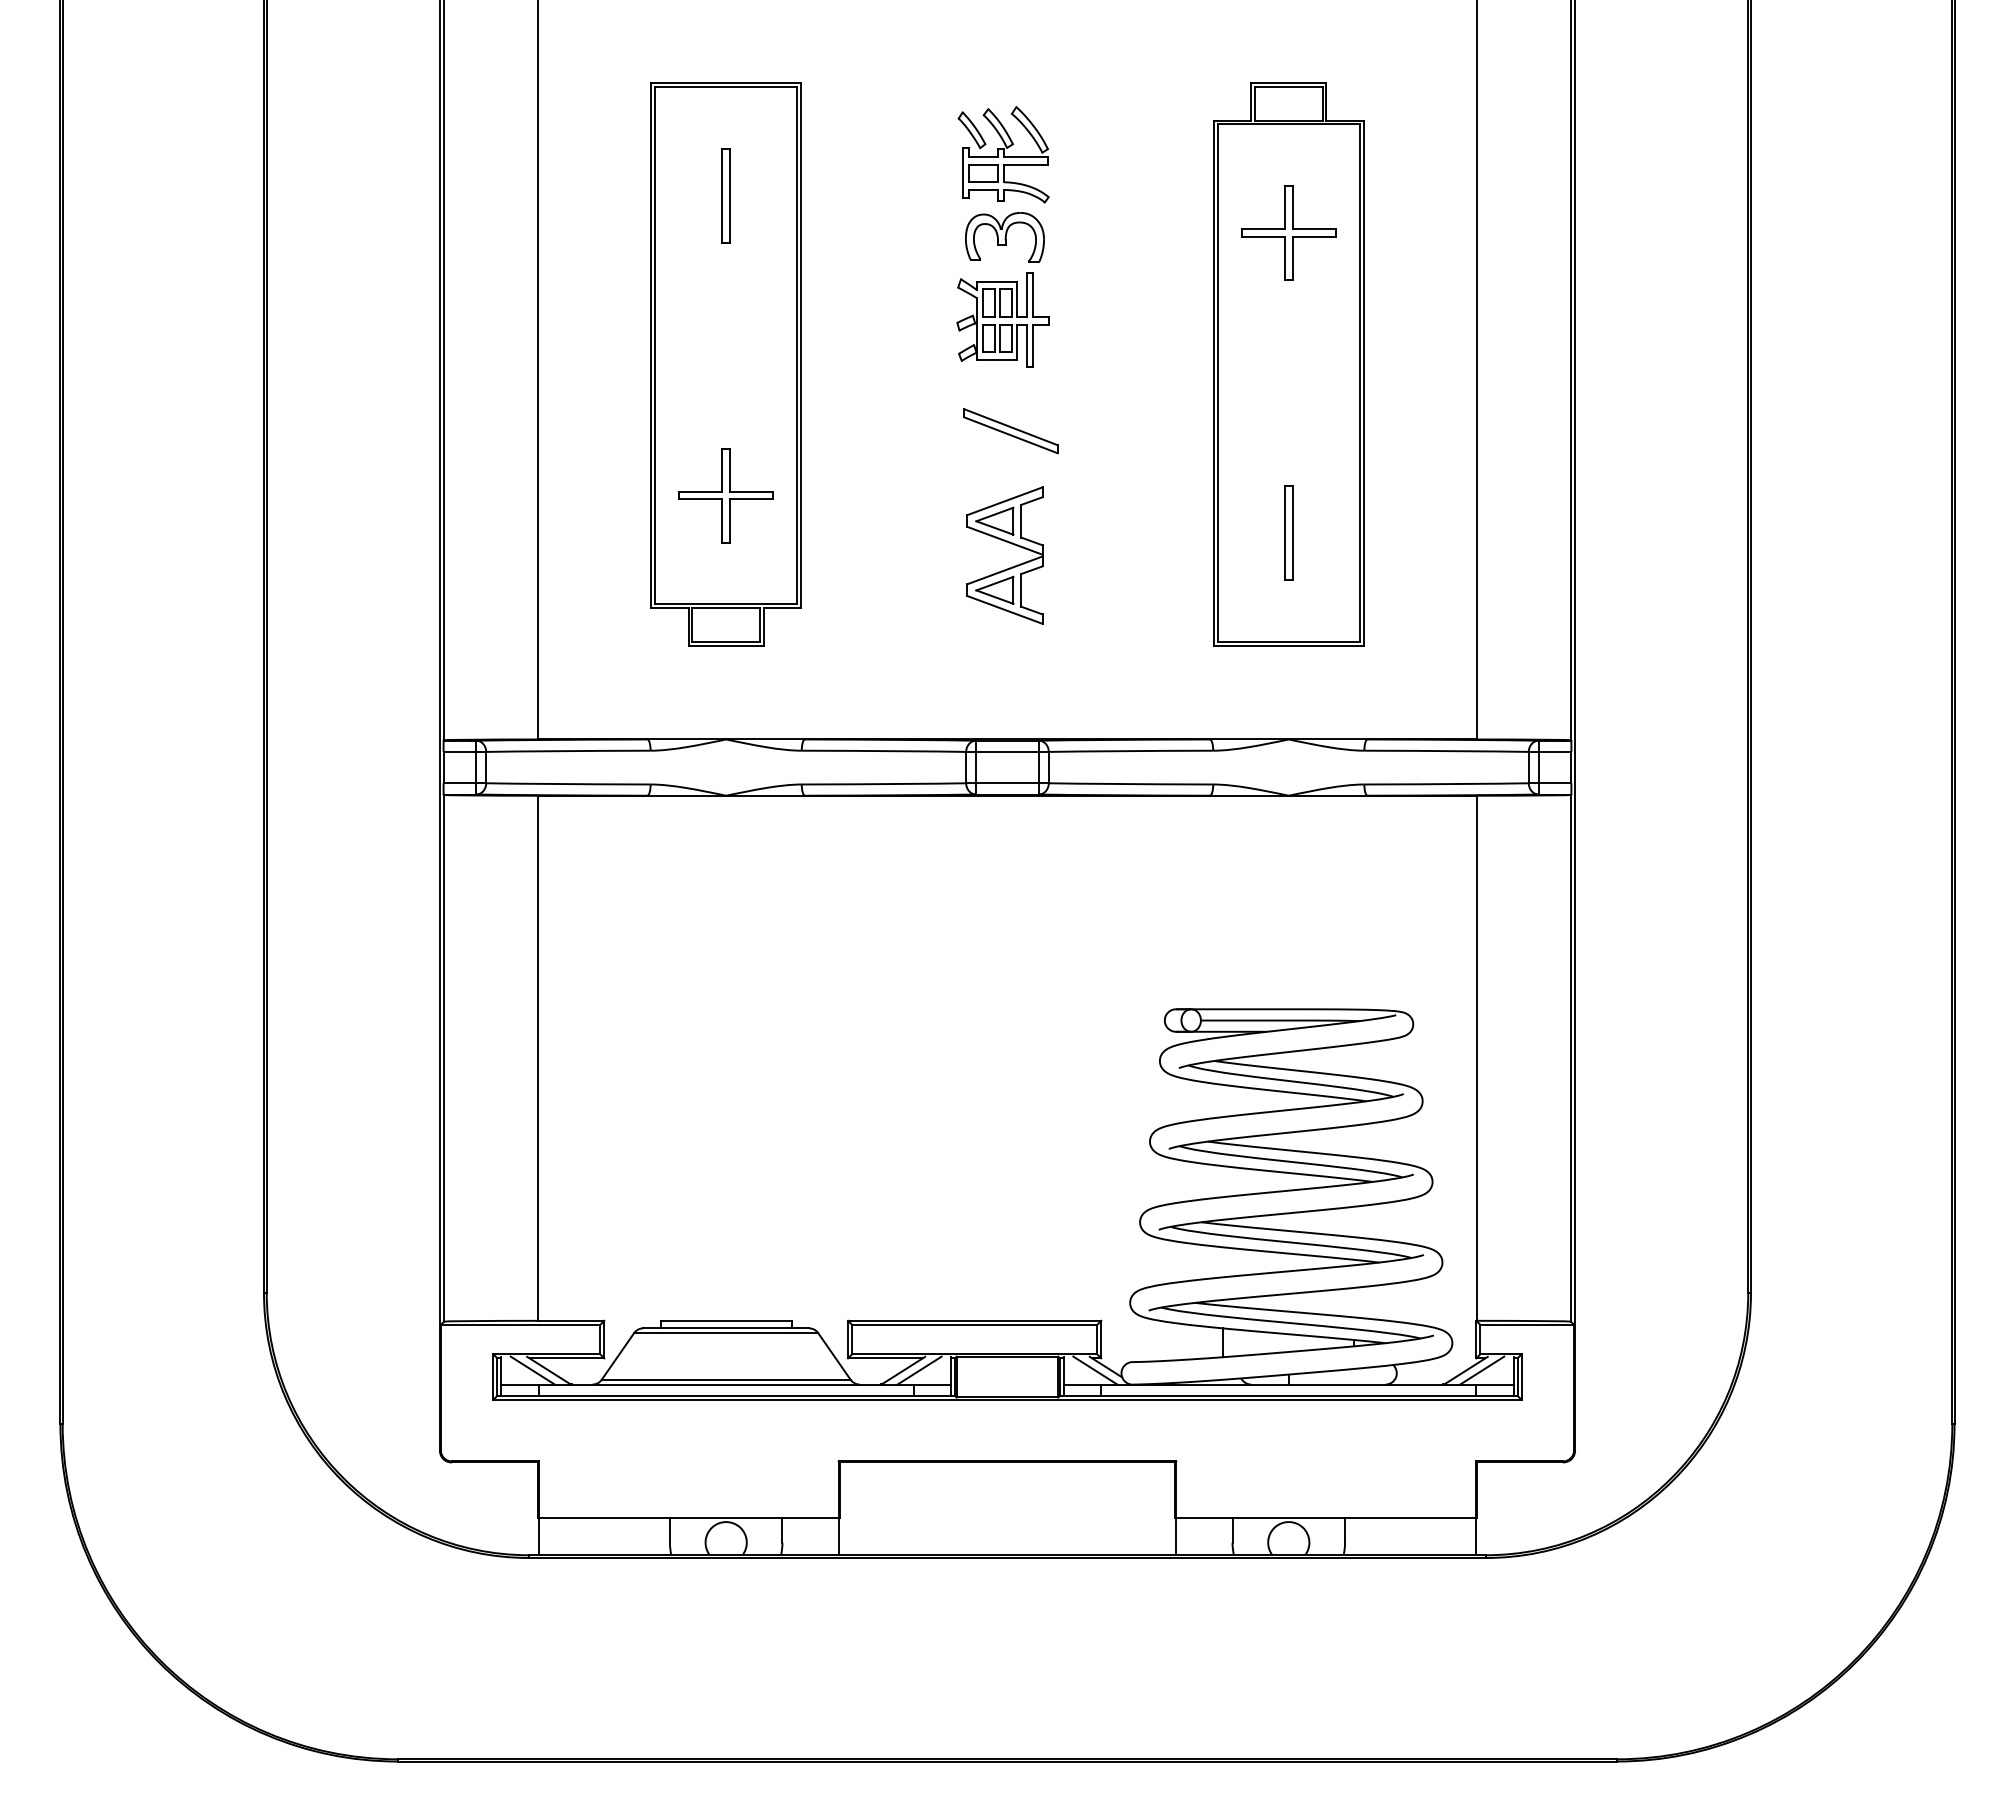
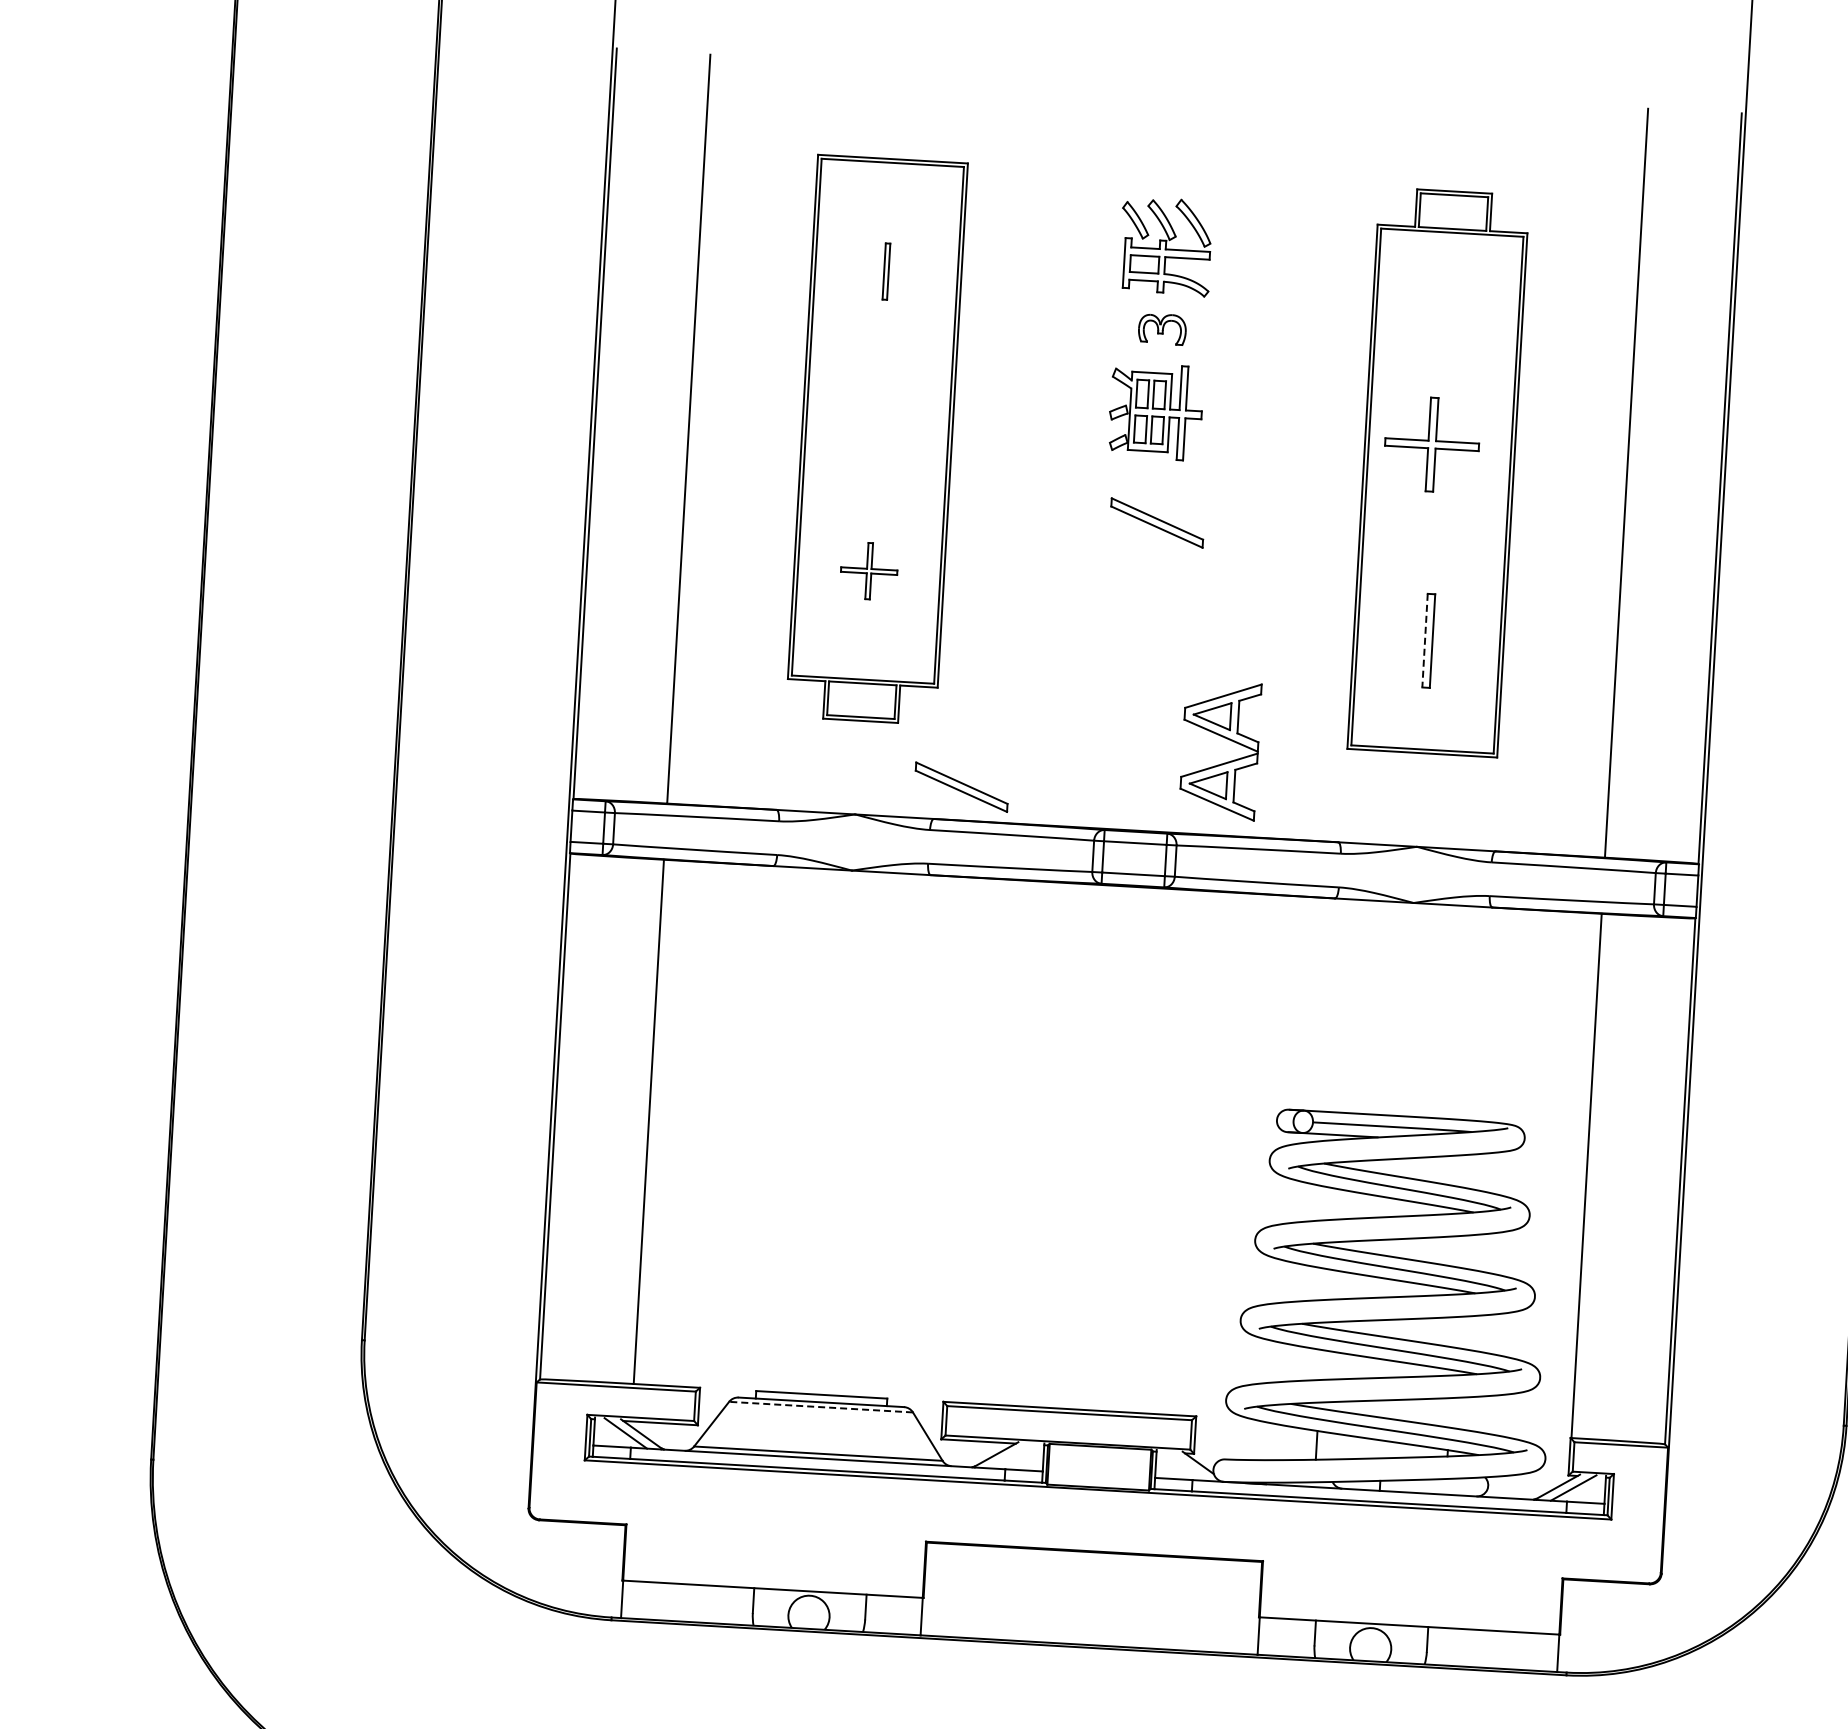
part: (725, 195) -> (885, 271), size x0.6
part: (1288, 232) -> (1431, 444), moved
part: (1004, 237) -> (1161, 329), size x0.6
part: (725, 495) -> (868, 570), size x0.6
line: (1285, 533) -> (1425, 641), solid -> dashed
part: (1008, 543) -> (1224, 738), moved
part: (830, 706) -> (961, 787), added
line: (725, 1333) -> (820, 1407), solid -> dashed
line: (919, 1370) -> (1011, 1455), removed
line: (1095, 1370) -> (1187, 1465), removed

